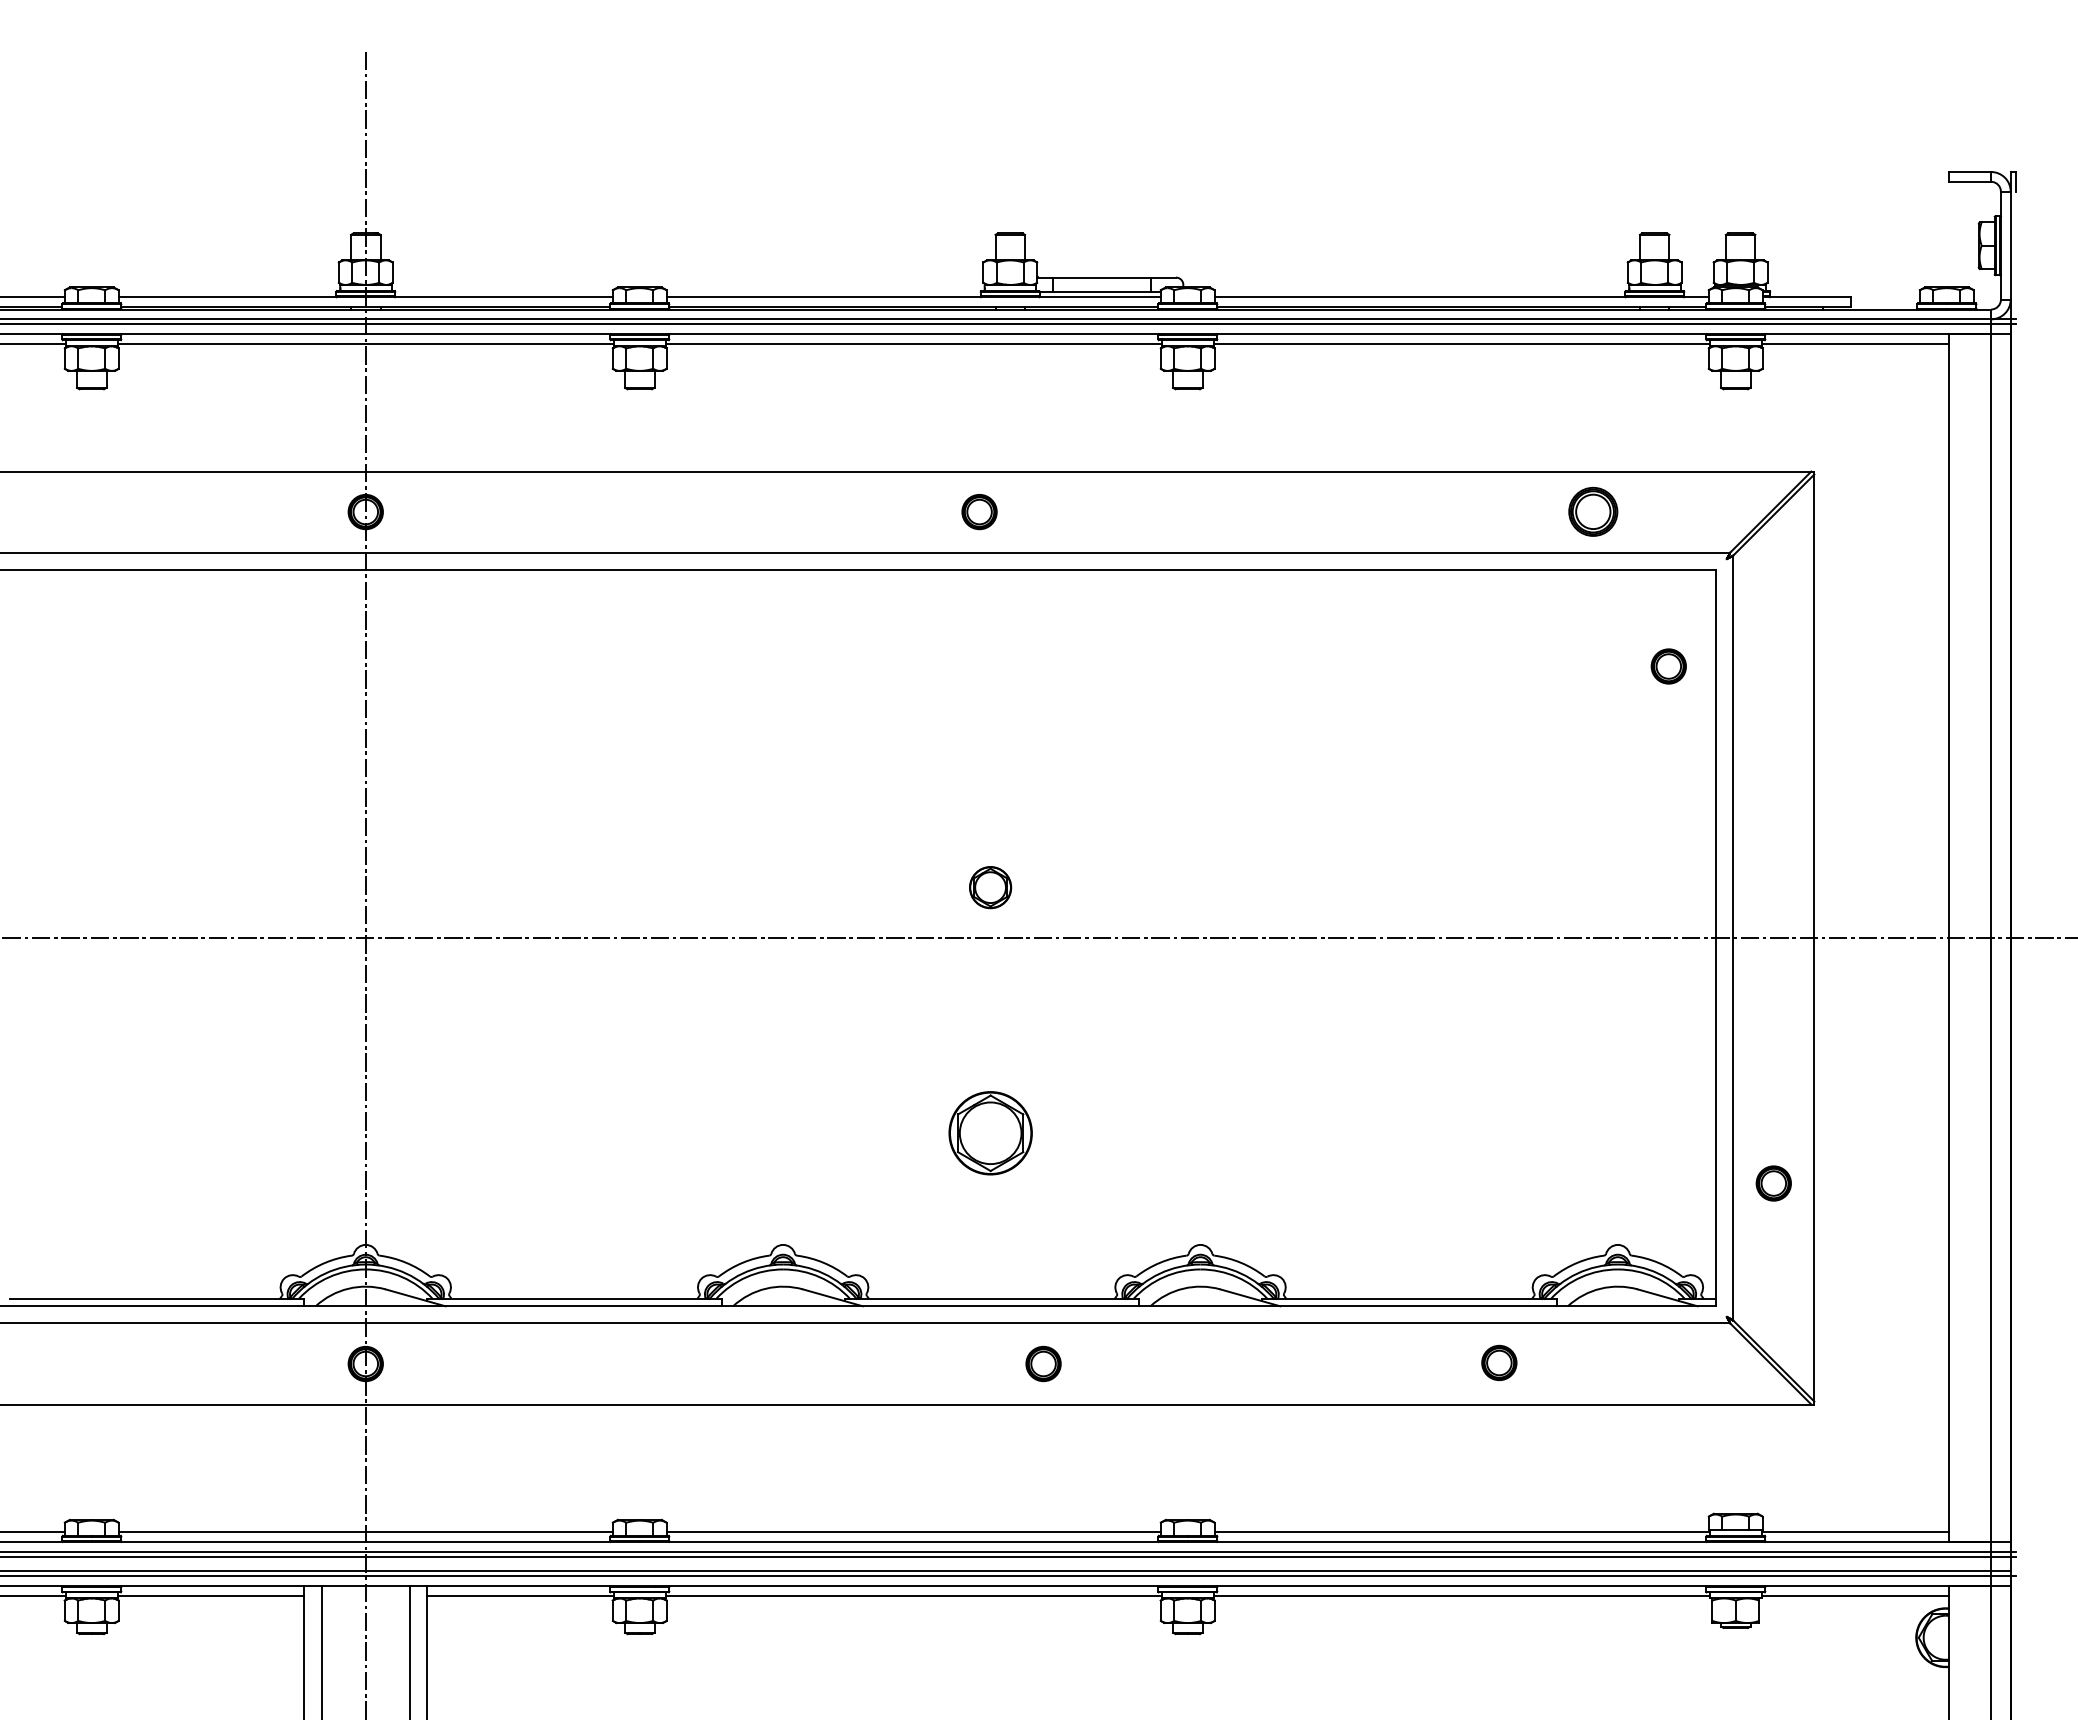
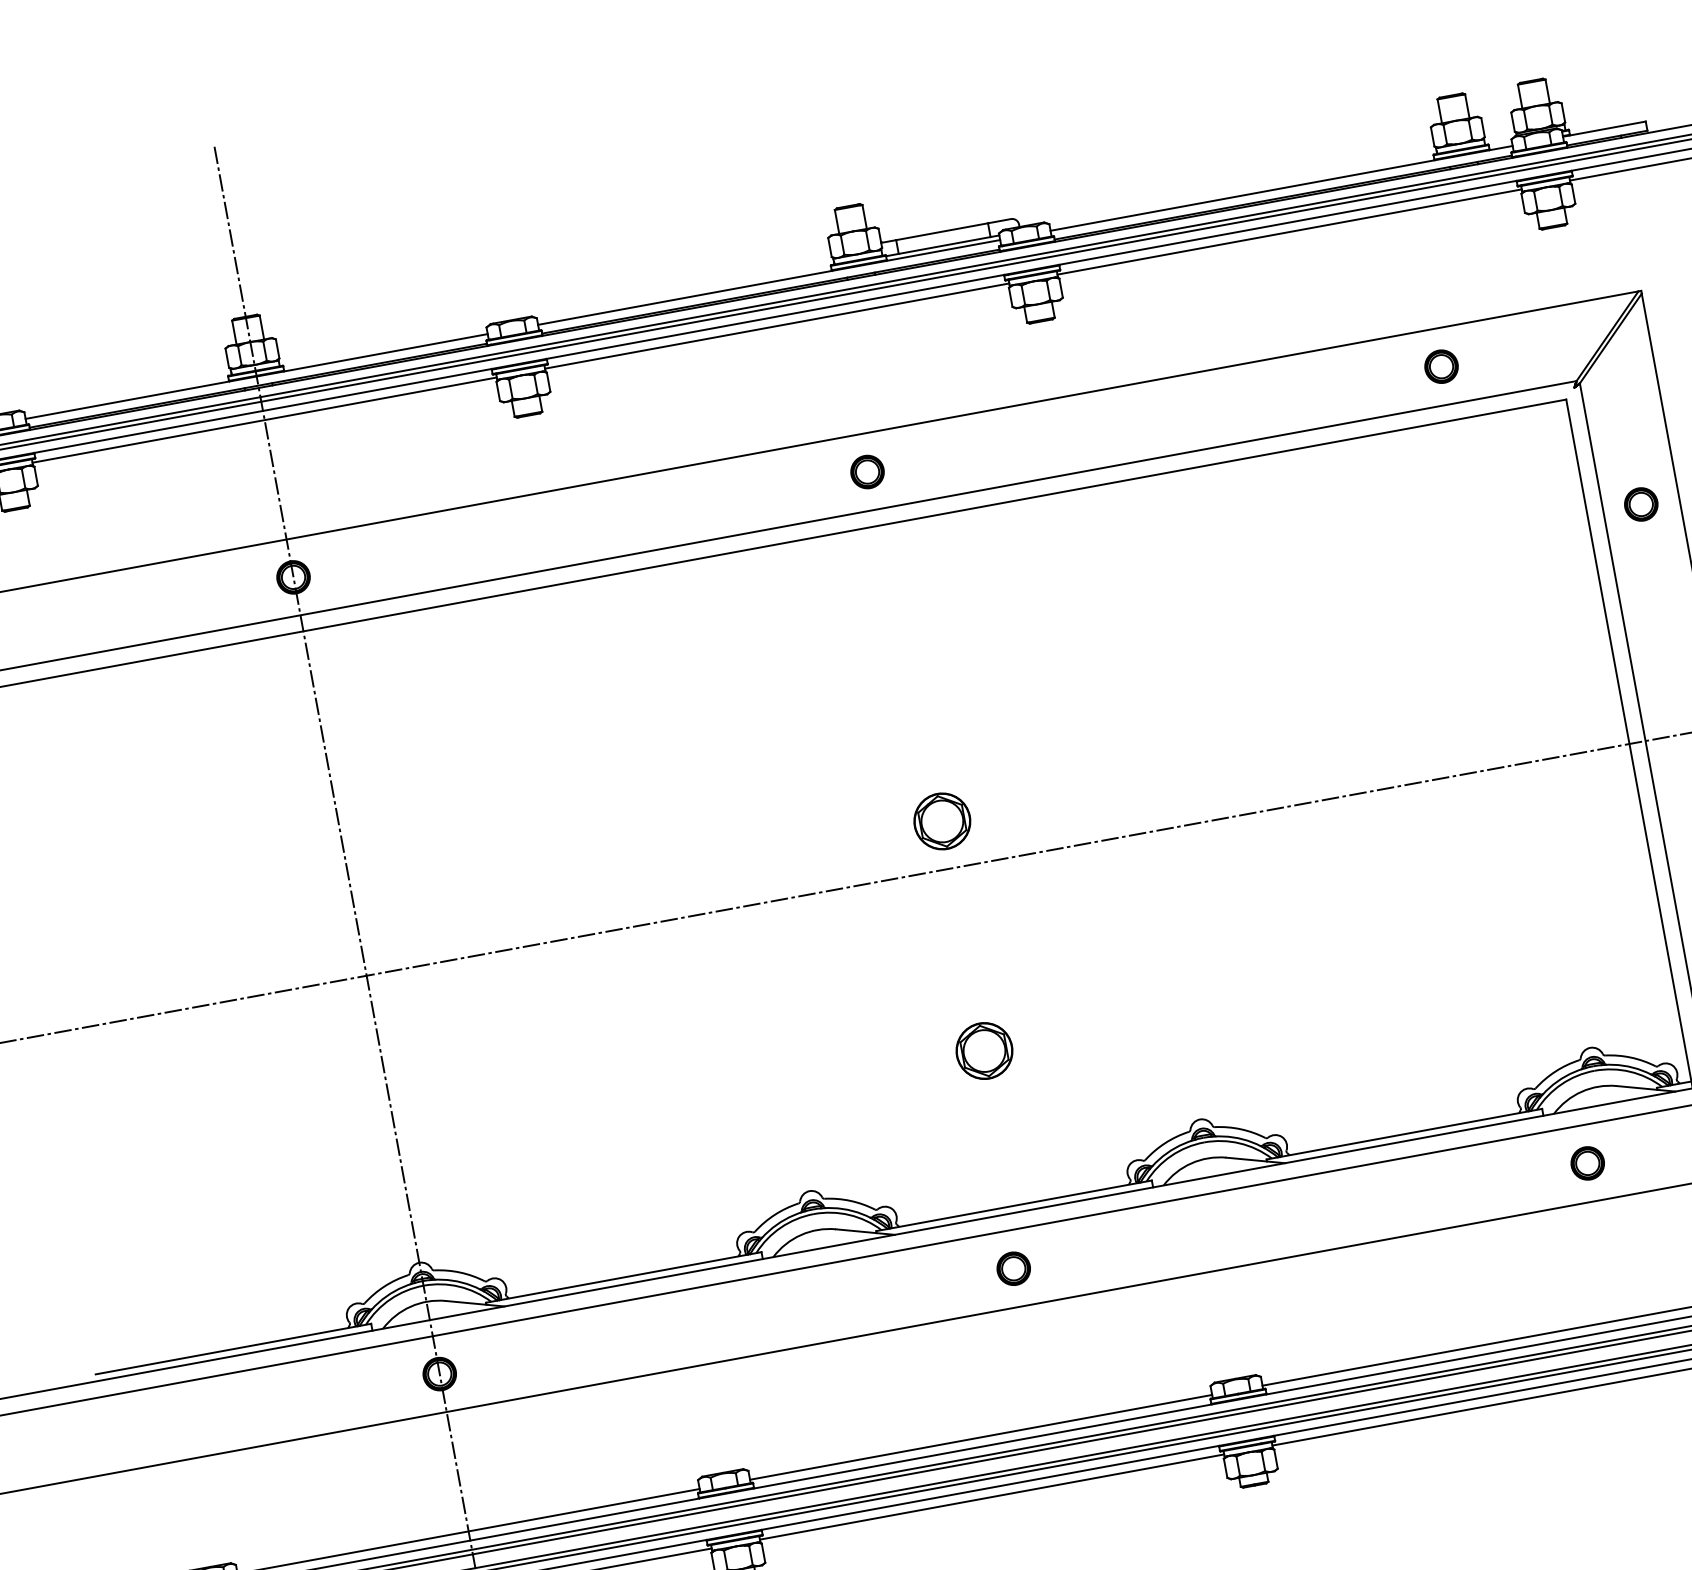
part: (1593, 512) -> (1441, 367), size x0.71
part: (1668, 666) -> (1640, 504), moved
part: (990, 887) -> (942, 821), size x1.43
part: (990, 1132) -> (984, 1050), size x0.71
part: (1499, 1362) -> (1587, 1162), moved
part: (1043, 1363) -> (1013, 1268), moved

